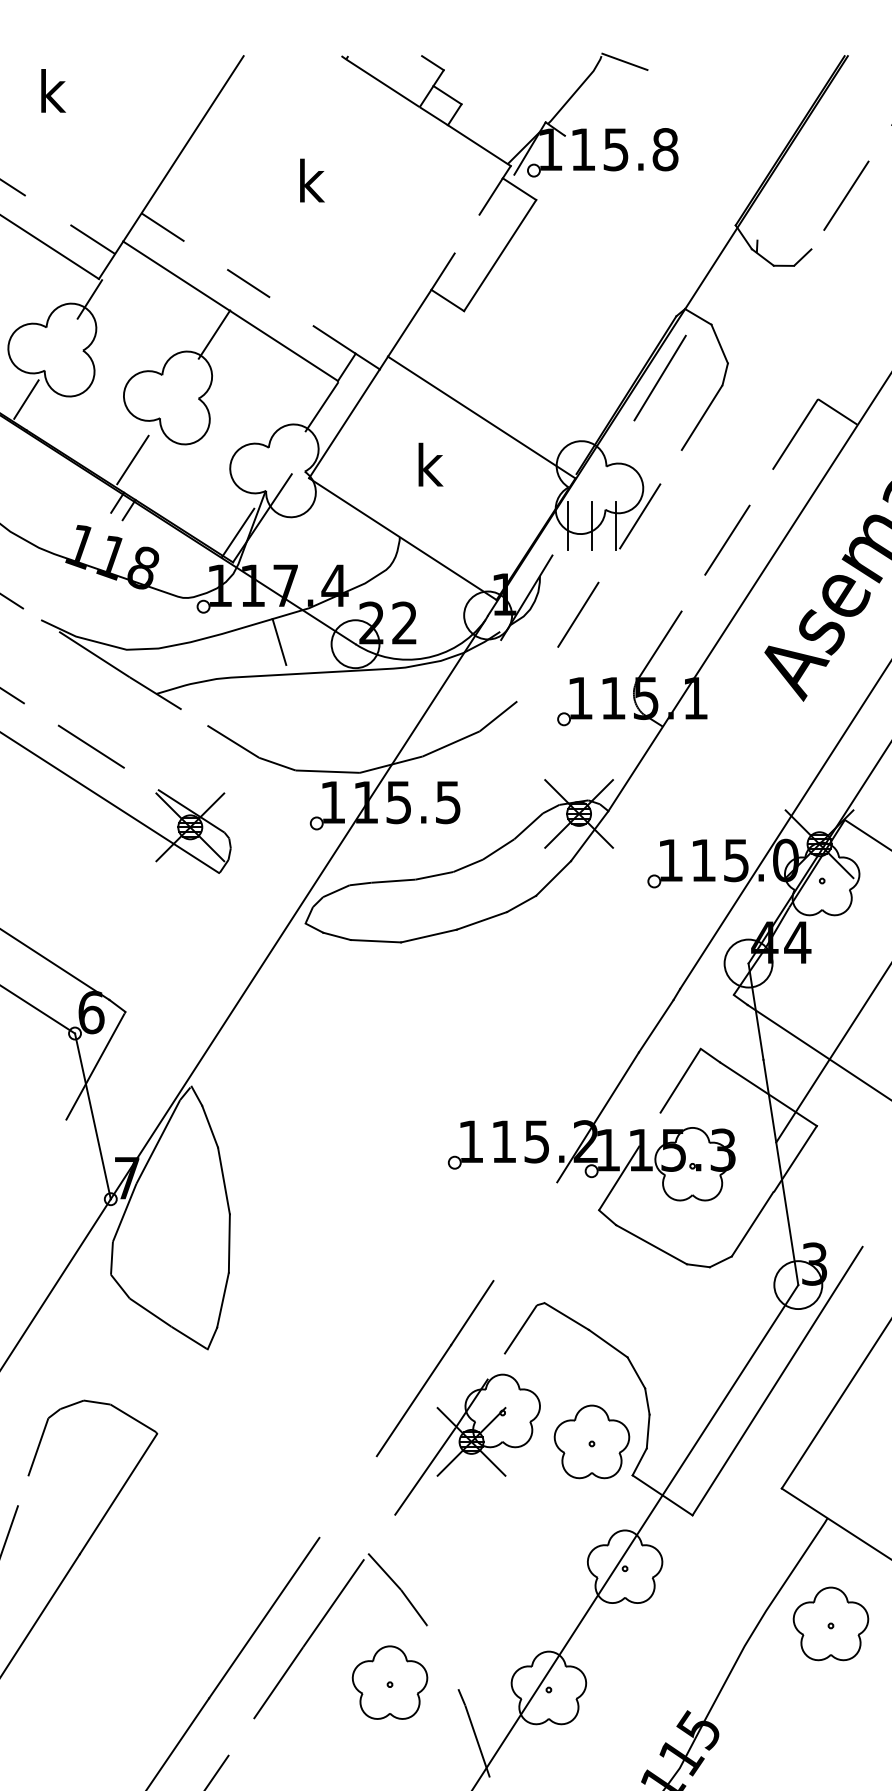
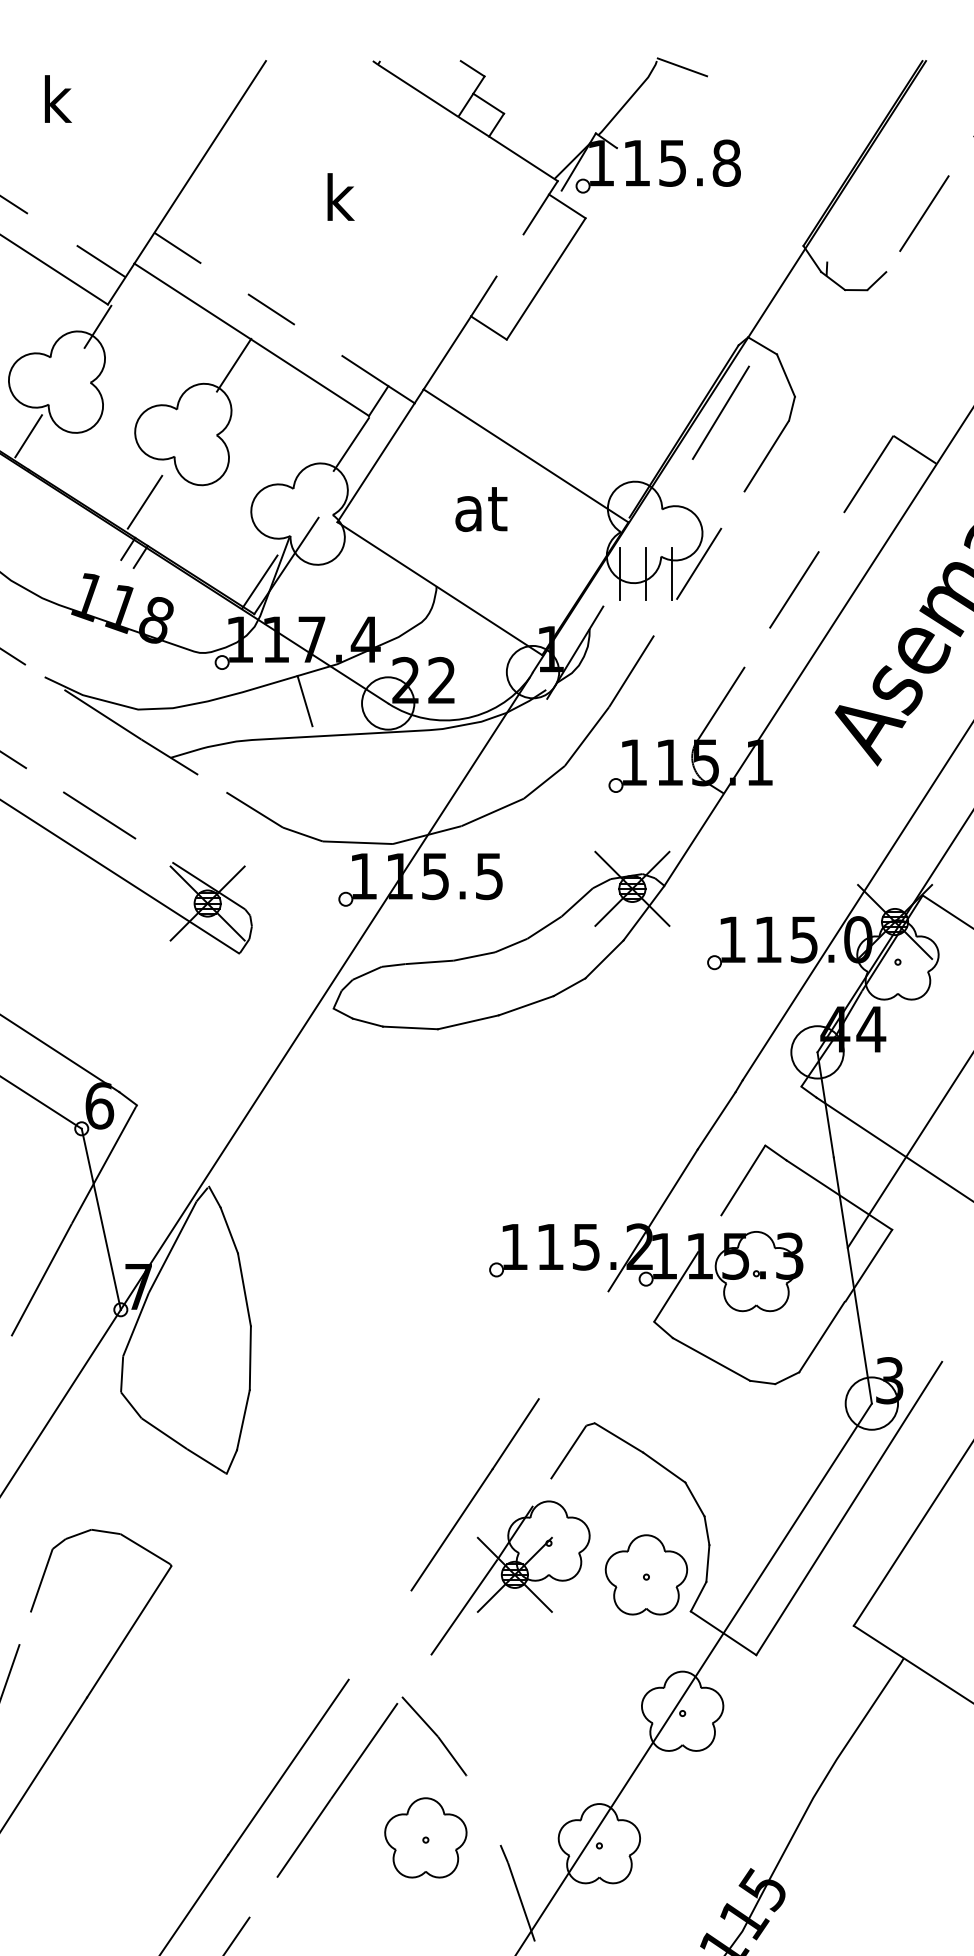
text: (440, 464) -> (480, 507), k -> at
line: (537, 674) -> (586, 736), added
line: (37, 1171) -> (40, 1279), added
part: (830, 1623) -> (907, 1773), removed

